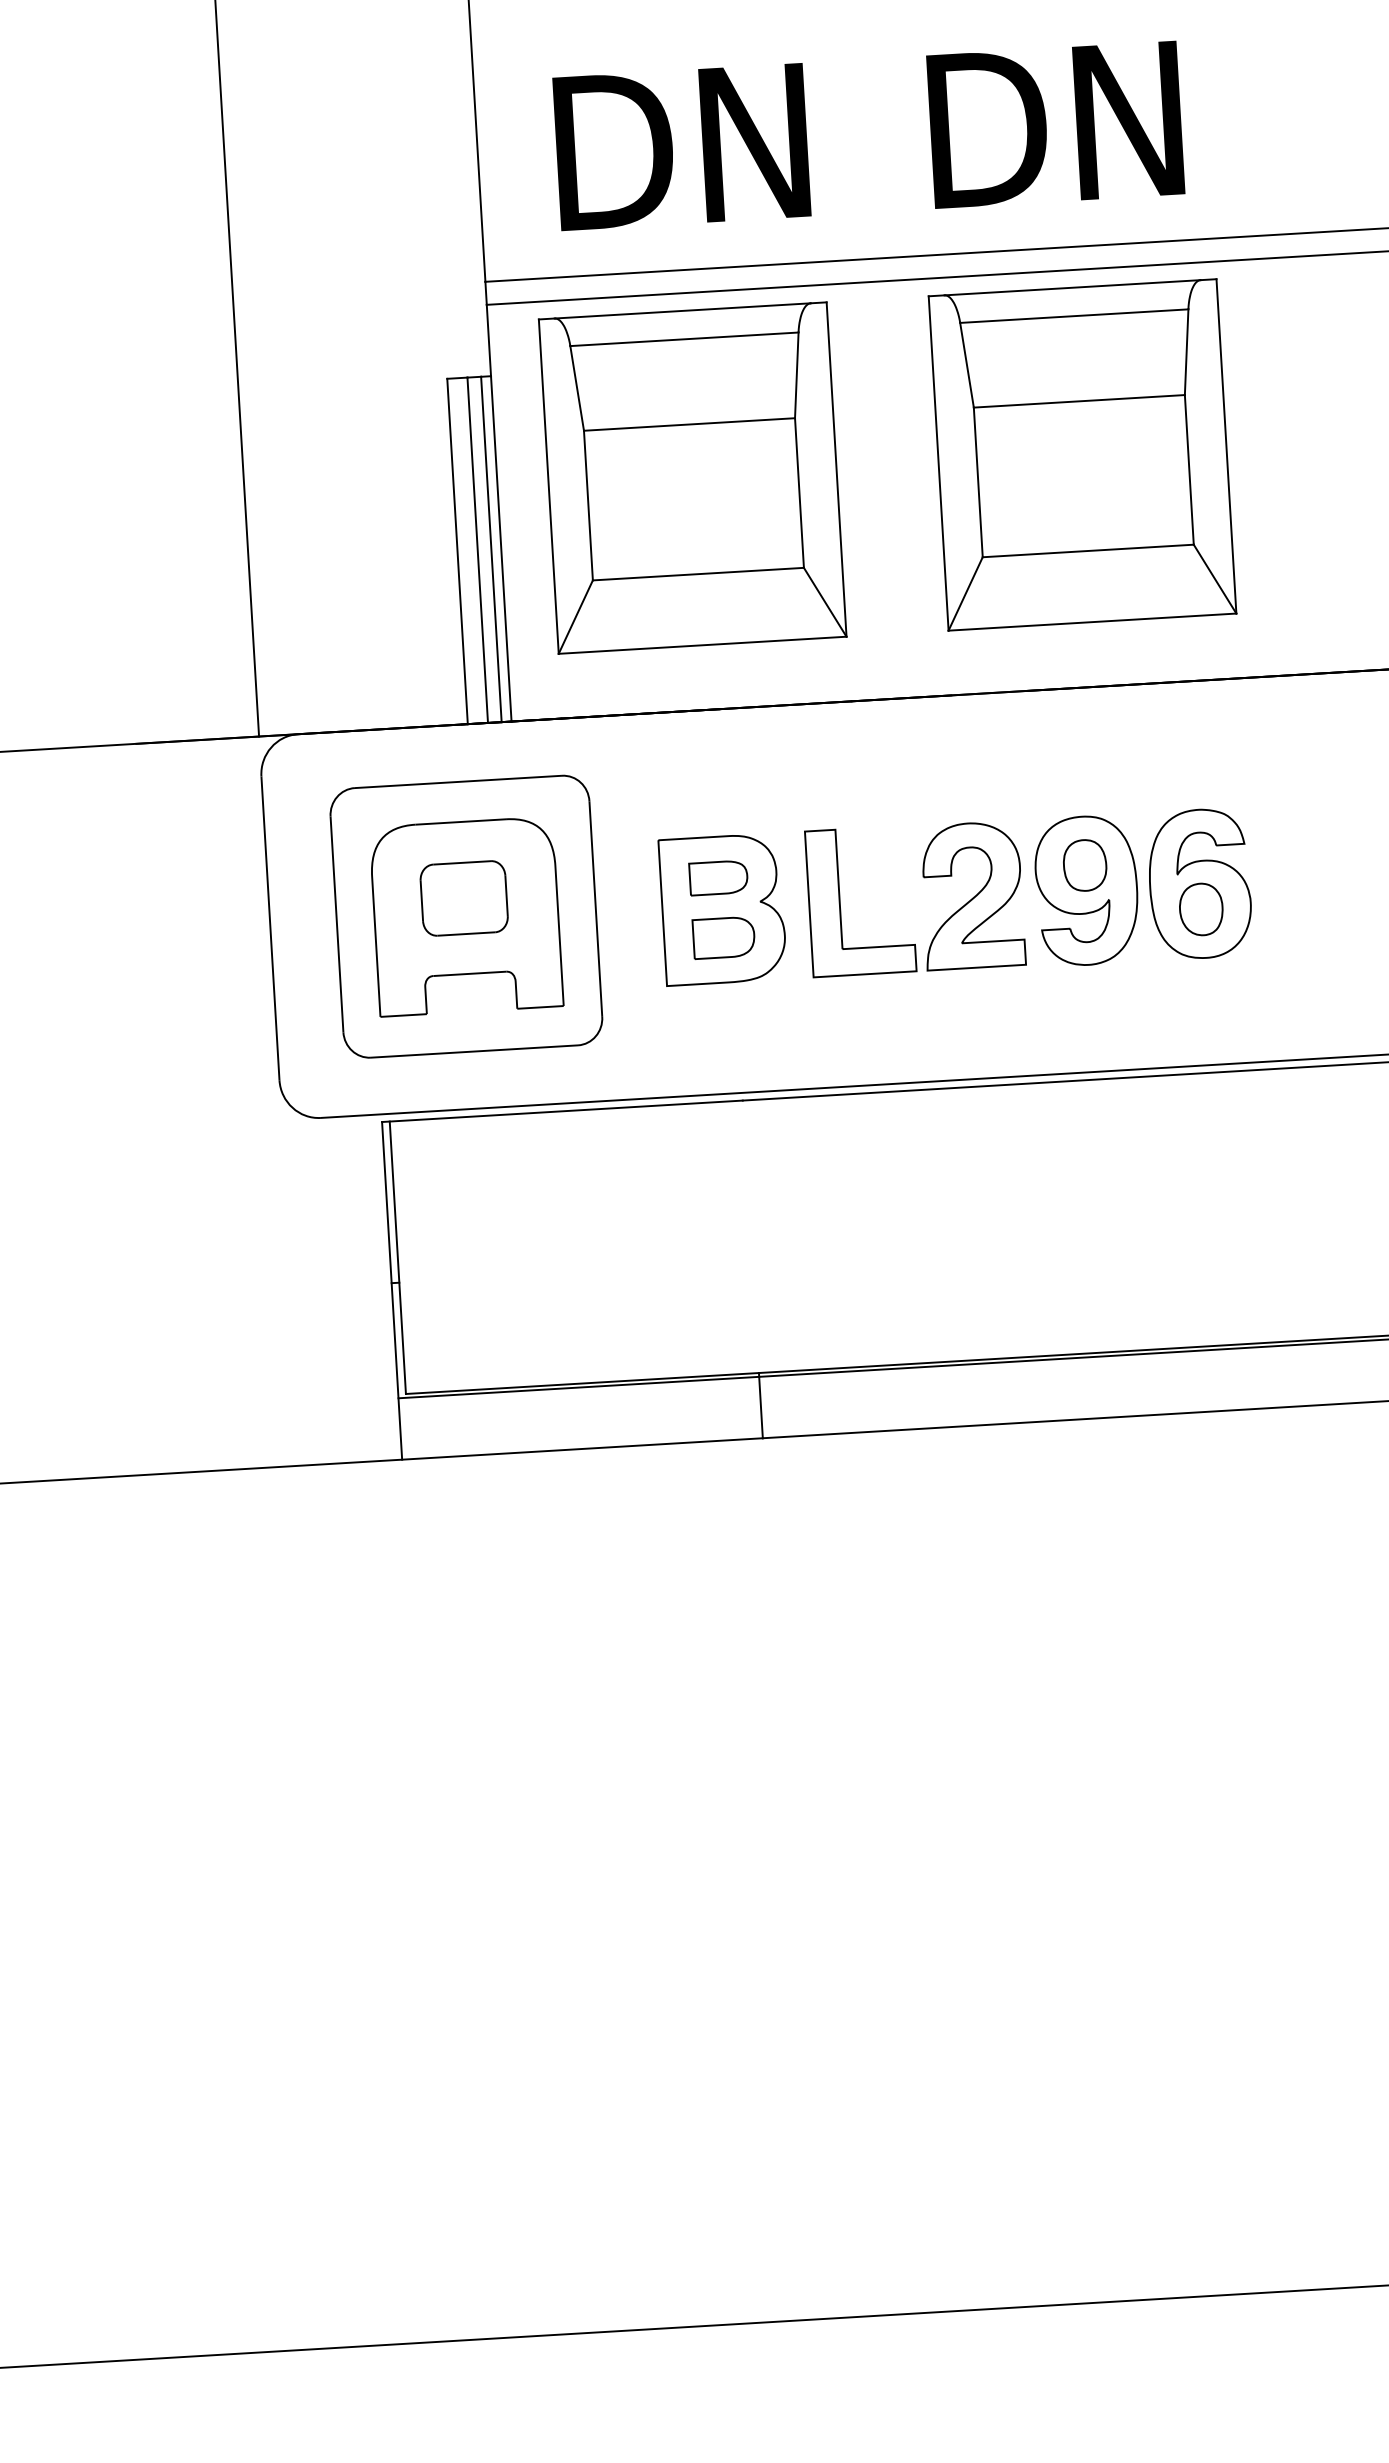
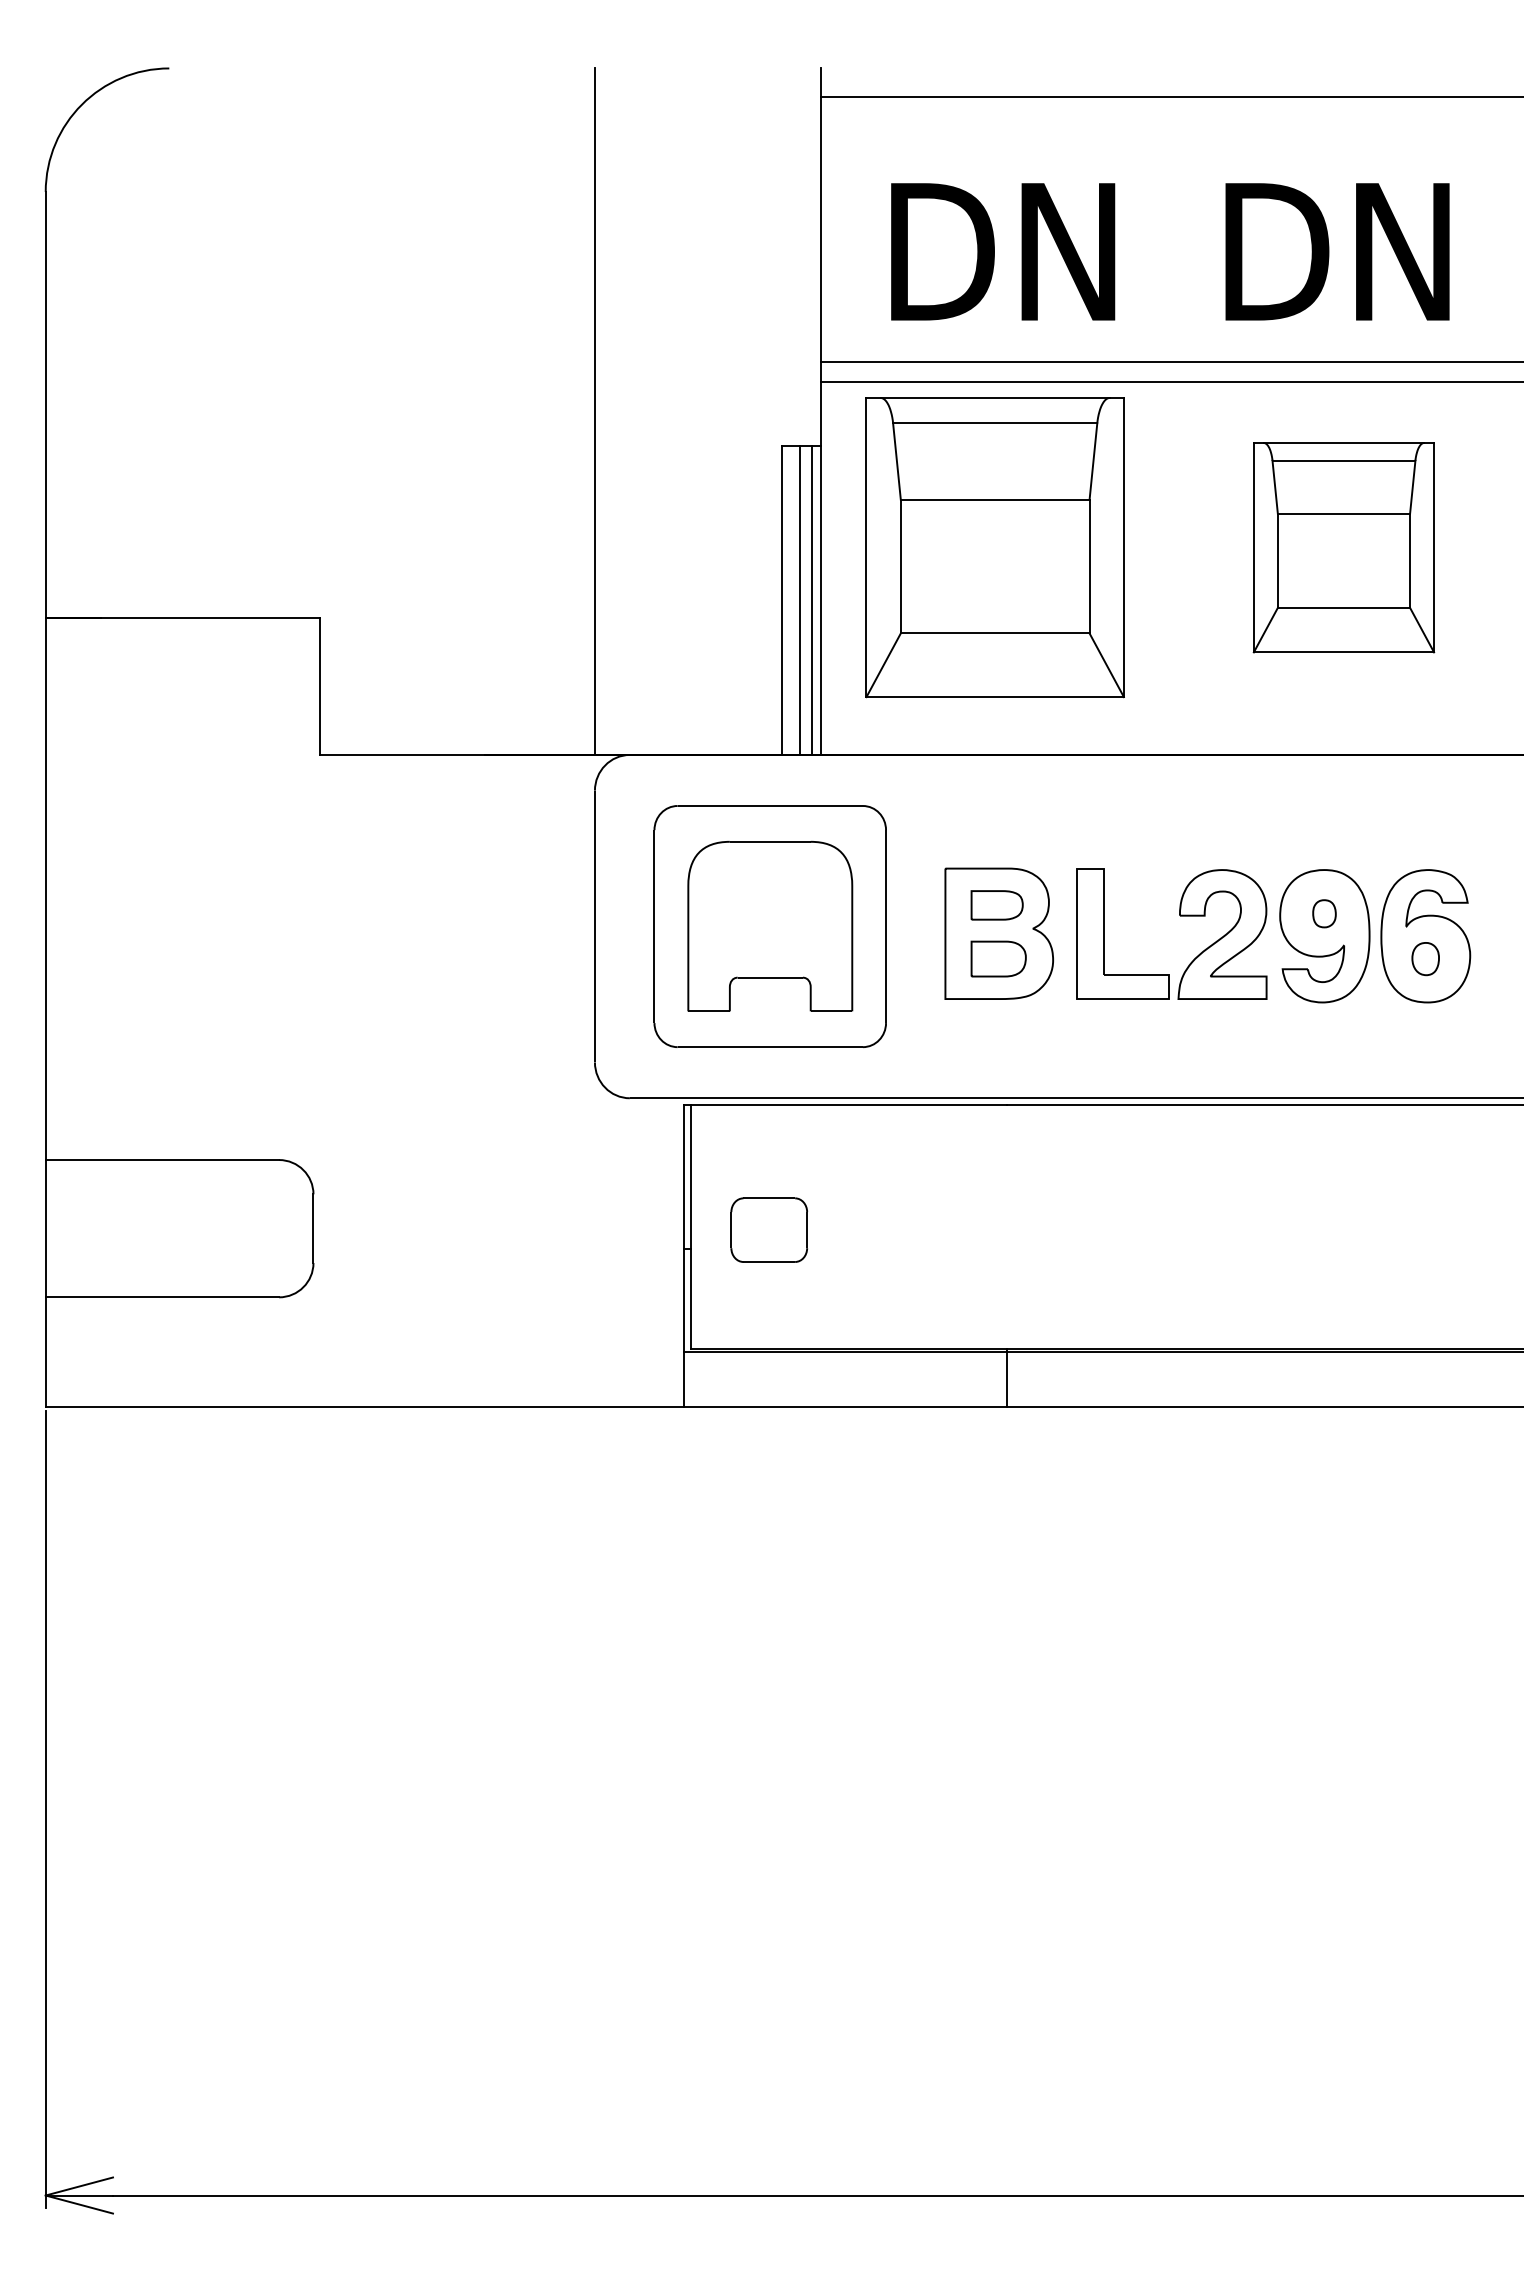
part: (1082, 454) -> (1343, 547), size x0.7
part: (1085, 865) -> (1324, 913), size x0.6
part: (463, 897) -> (768, 1229), moved
part: (1200, 908) -> (1425, 958), size x0.7

